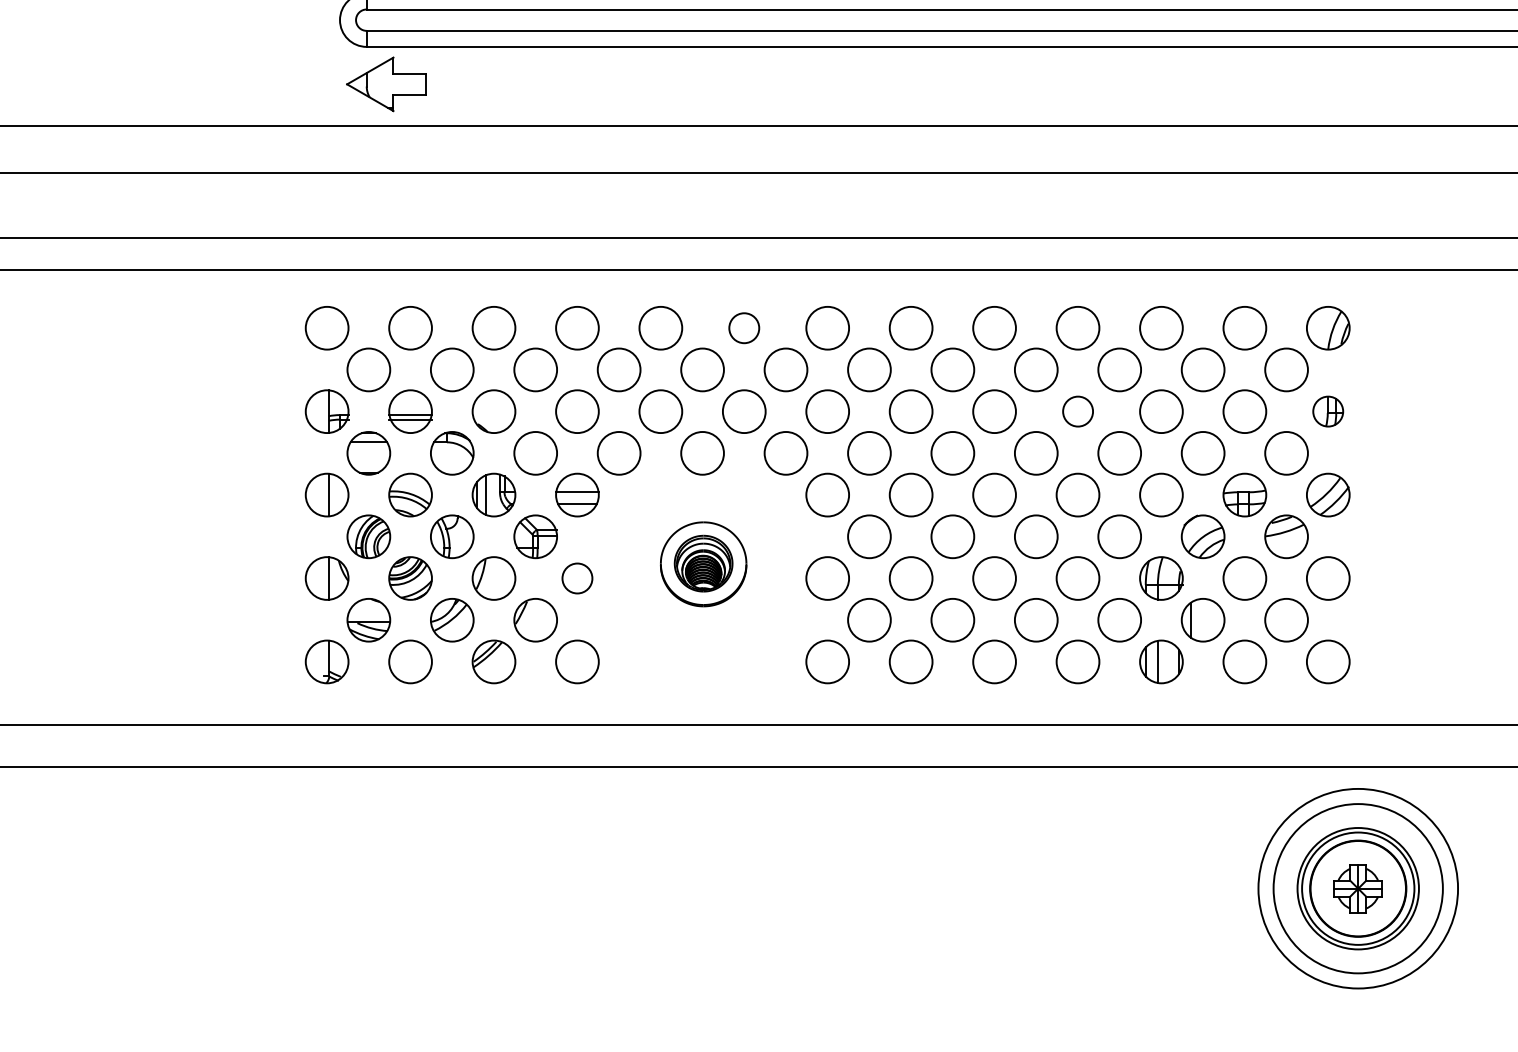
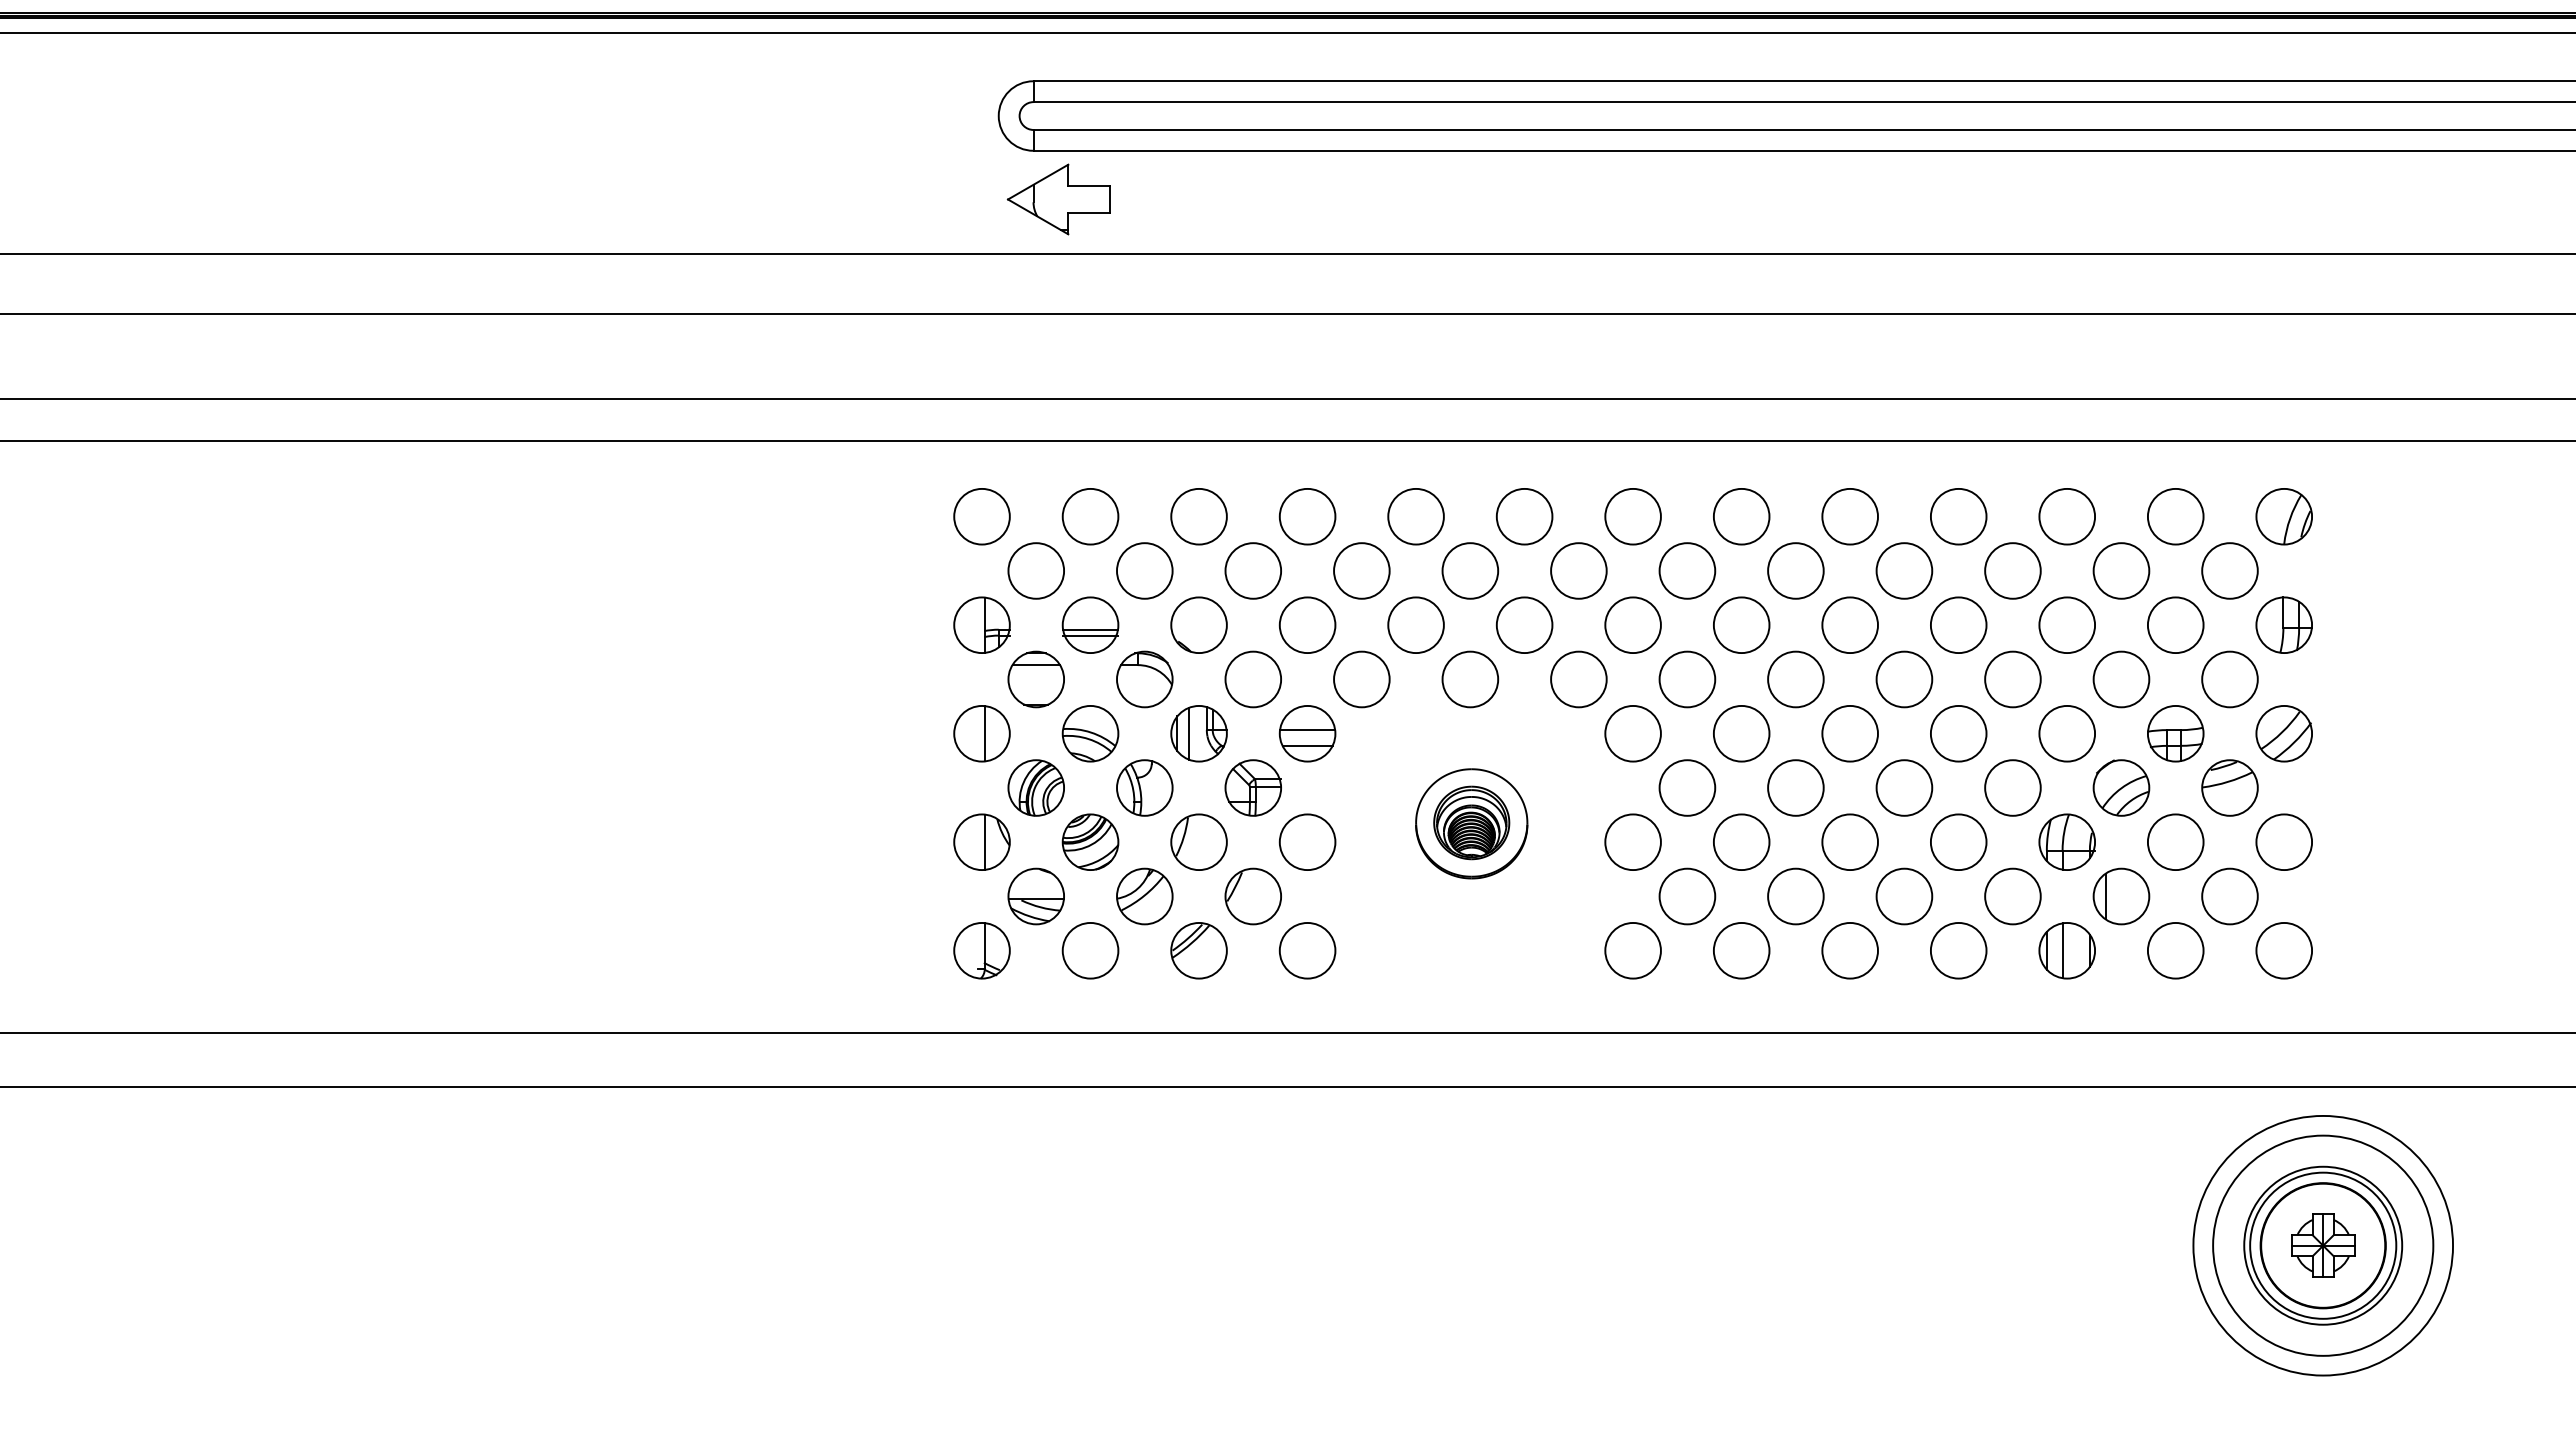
circle: (744, 328) -> (1524, 516), size x1.43
circle: (1077, 411) -> (1958, 624), size x1.43
part: (1327, 411) -> (2283, 624), size x1.43
circle: (577, 578) -> (1307, 842), size x1.43

